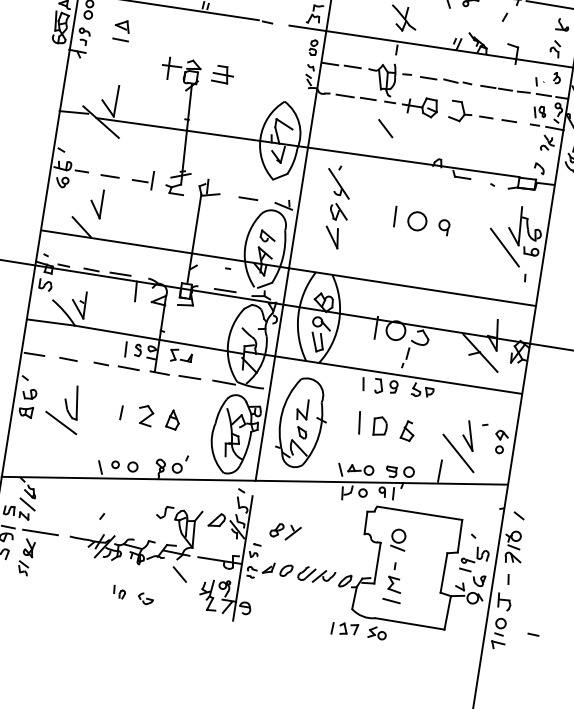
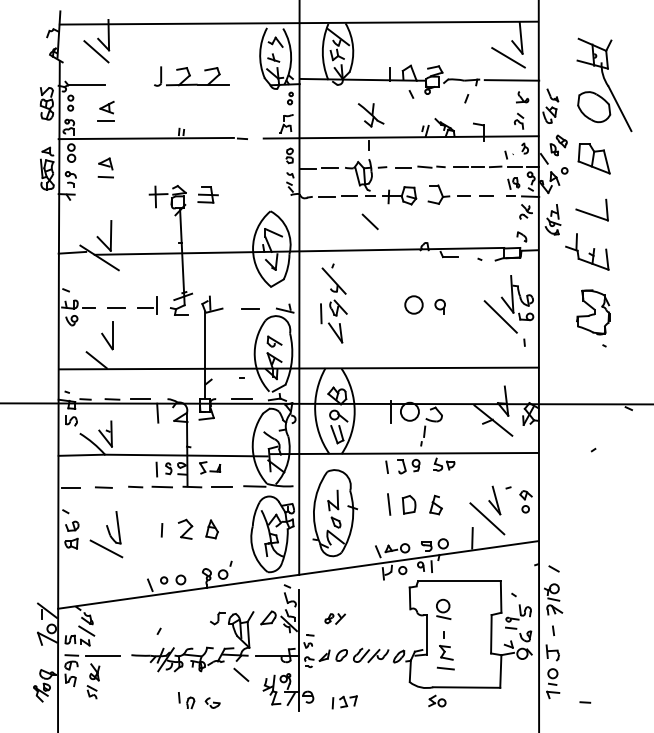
line: (395, 216) -> (321, 313), moved
part: (285, 531) -> (335, 618), size x0.7
part: (119, 592) -> (186, 700), size x1.4
part: (344, 629) -> (344, 702), moved
line: (533, 634) -> (585, 702), moved

